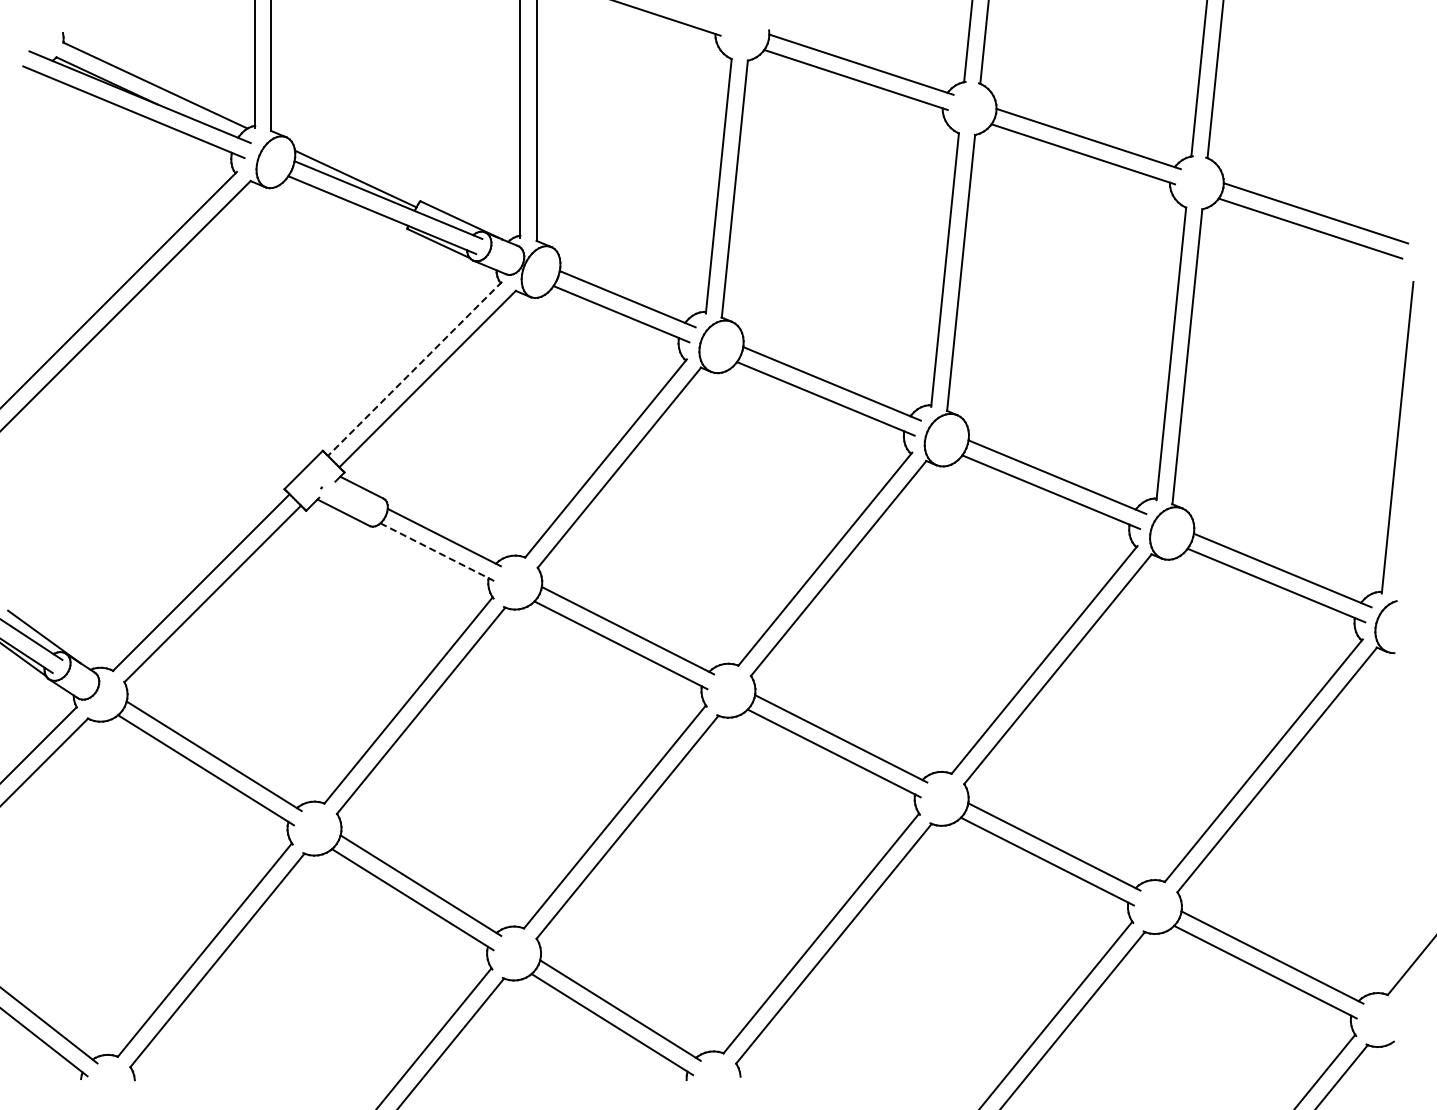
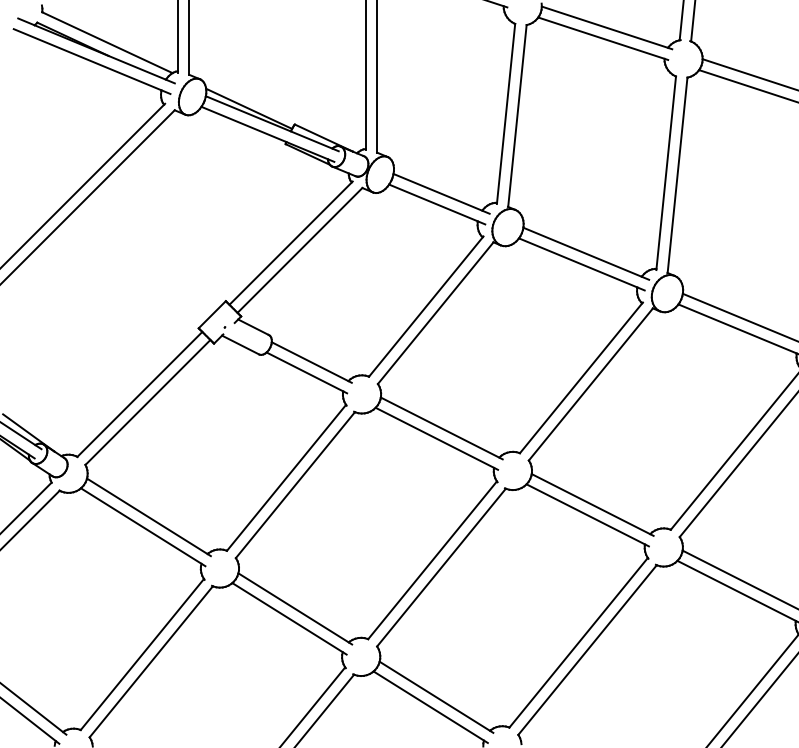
line: (414, 369) -> (290, 243), dashed -> solid
line: (437, 552) -> (306, 373), dashed -> solid

